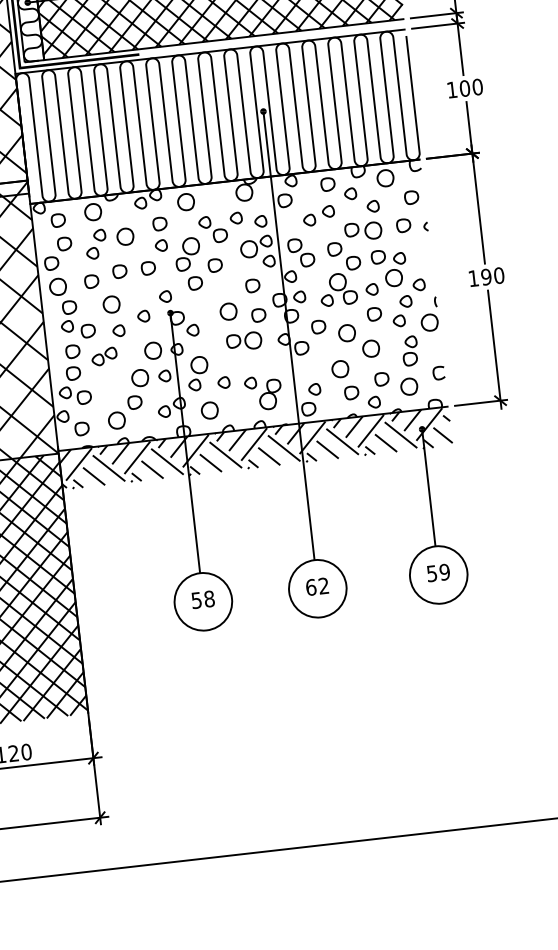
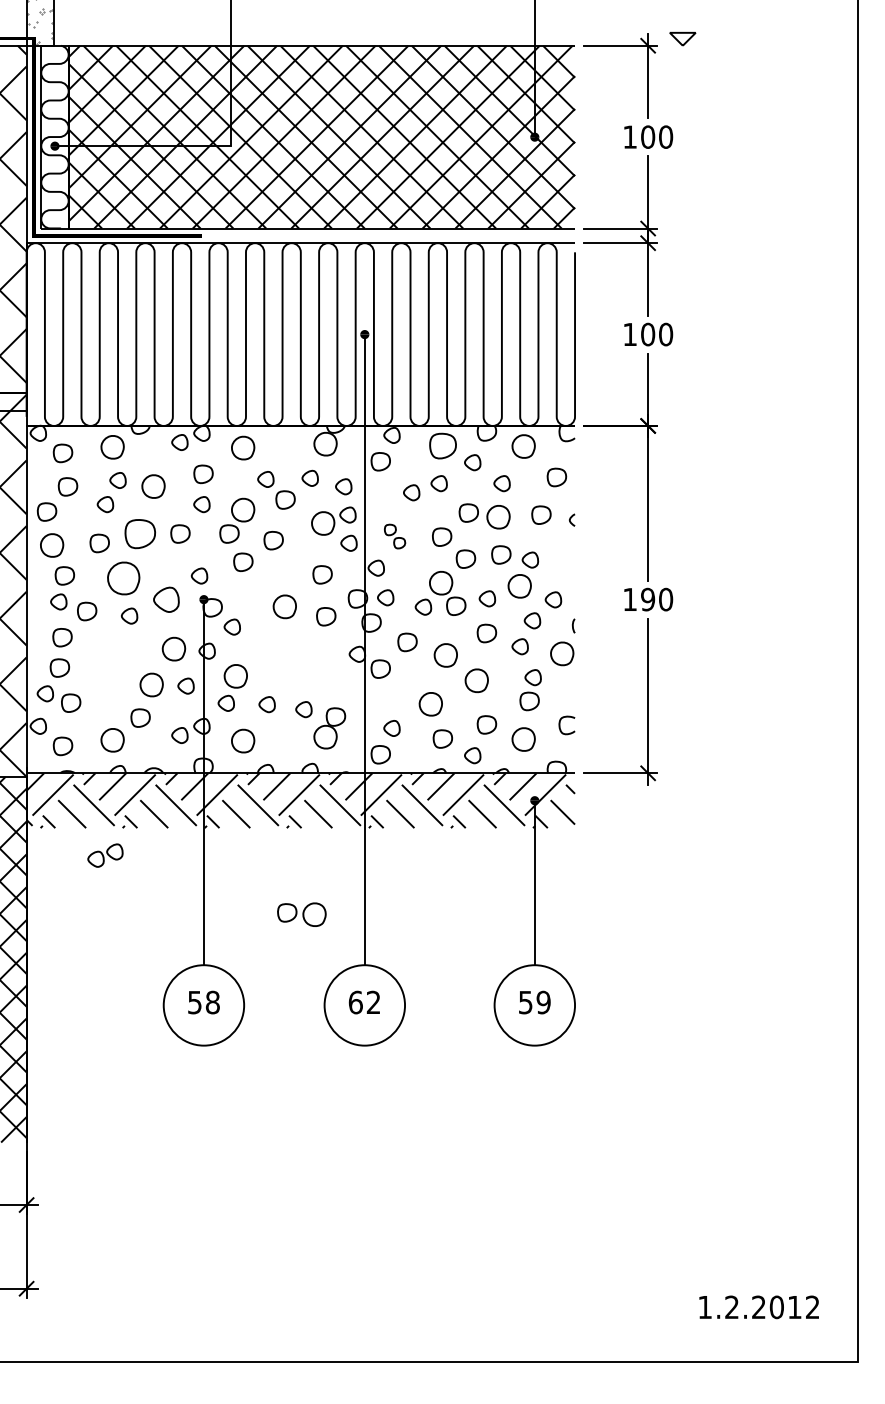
part: (327, 184) -> (442, 445), size x1.4
part: (300, 252) -> (394, 536), size x0.6
part: (119, 271) -> (140, 533), size x1.6
part: (111, 304) -> (123, 578), size x1.4
part: (143, 316) -> (165, 599), size x1.6
part: (244, 341) -> (301, 914), moved
part: (104, 356) -> (105, 855), moved

